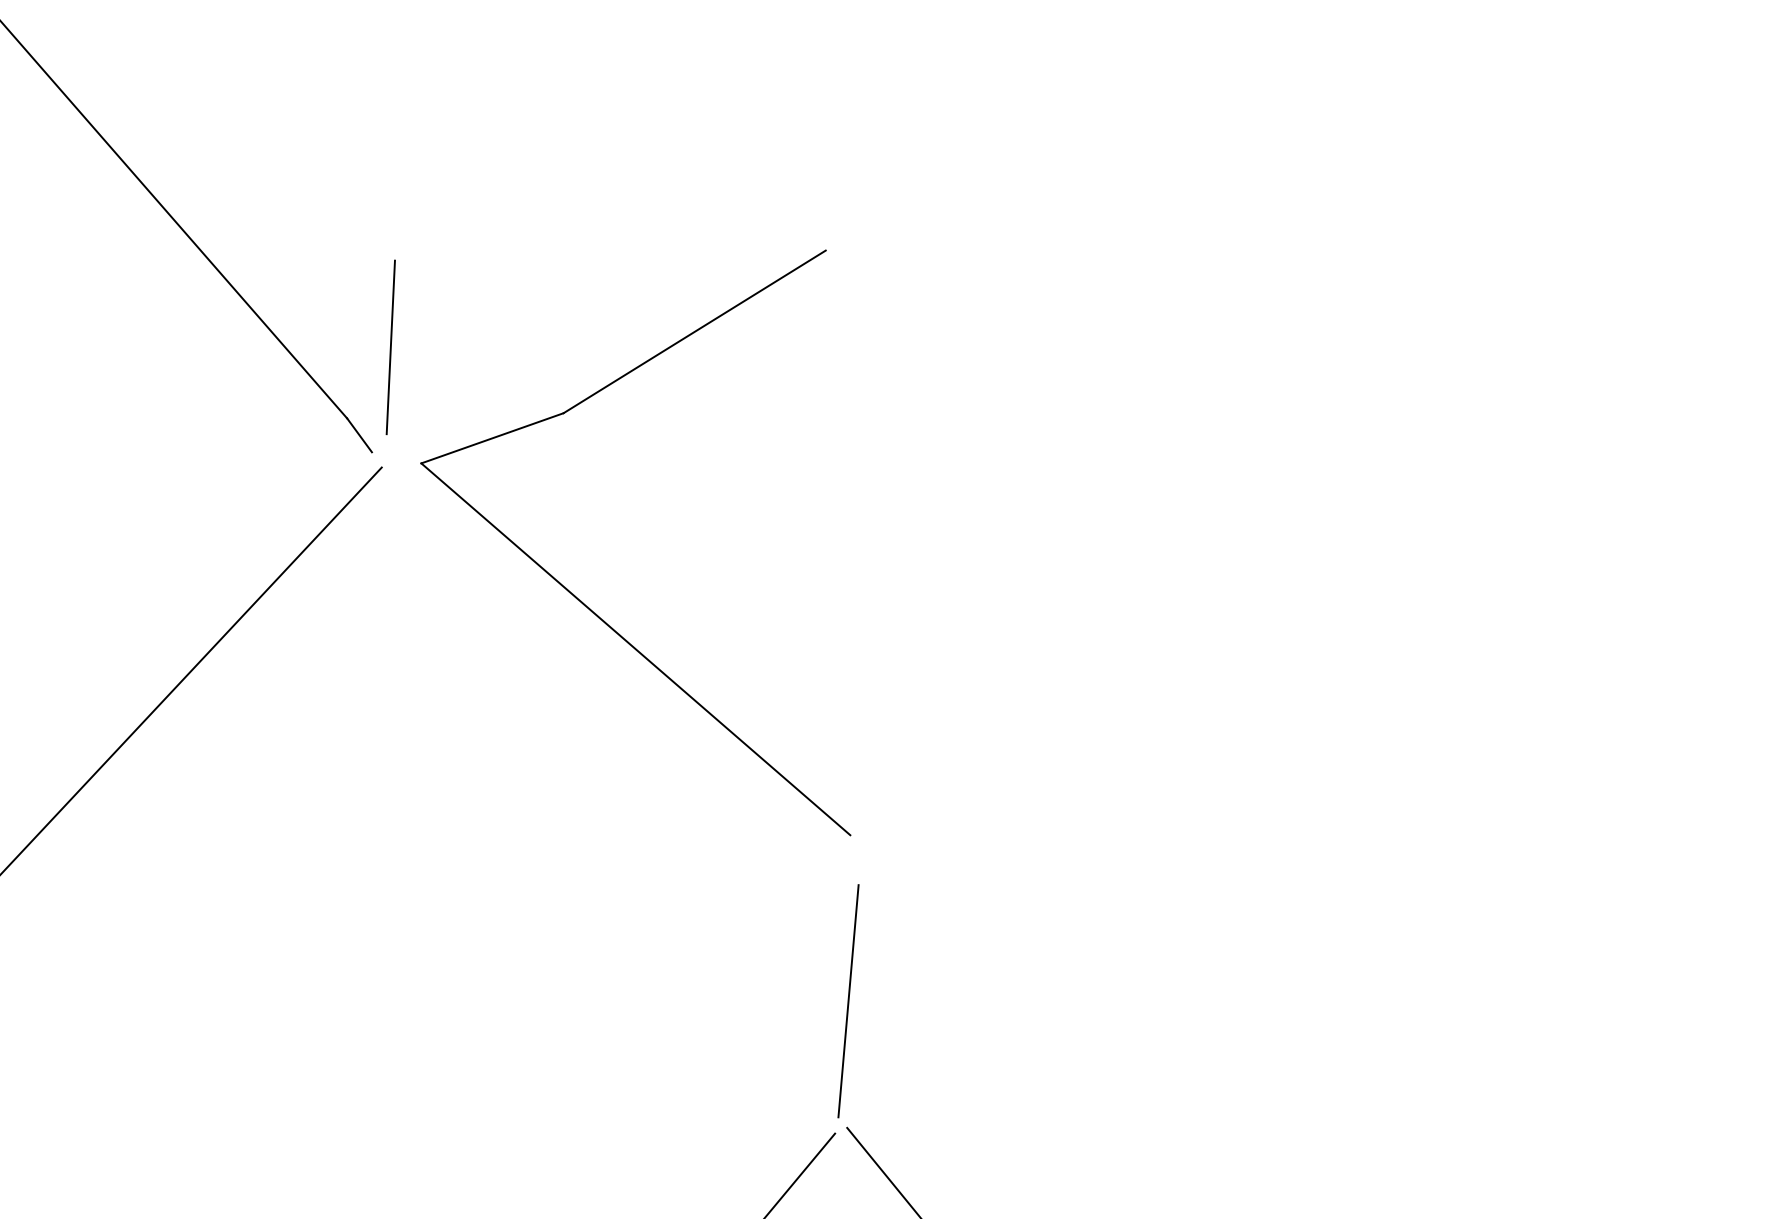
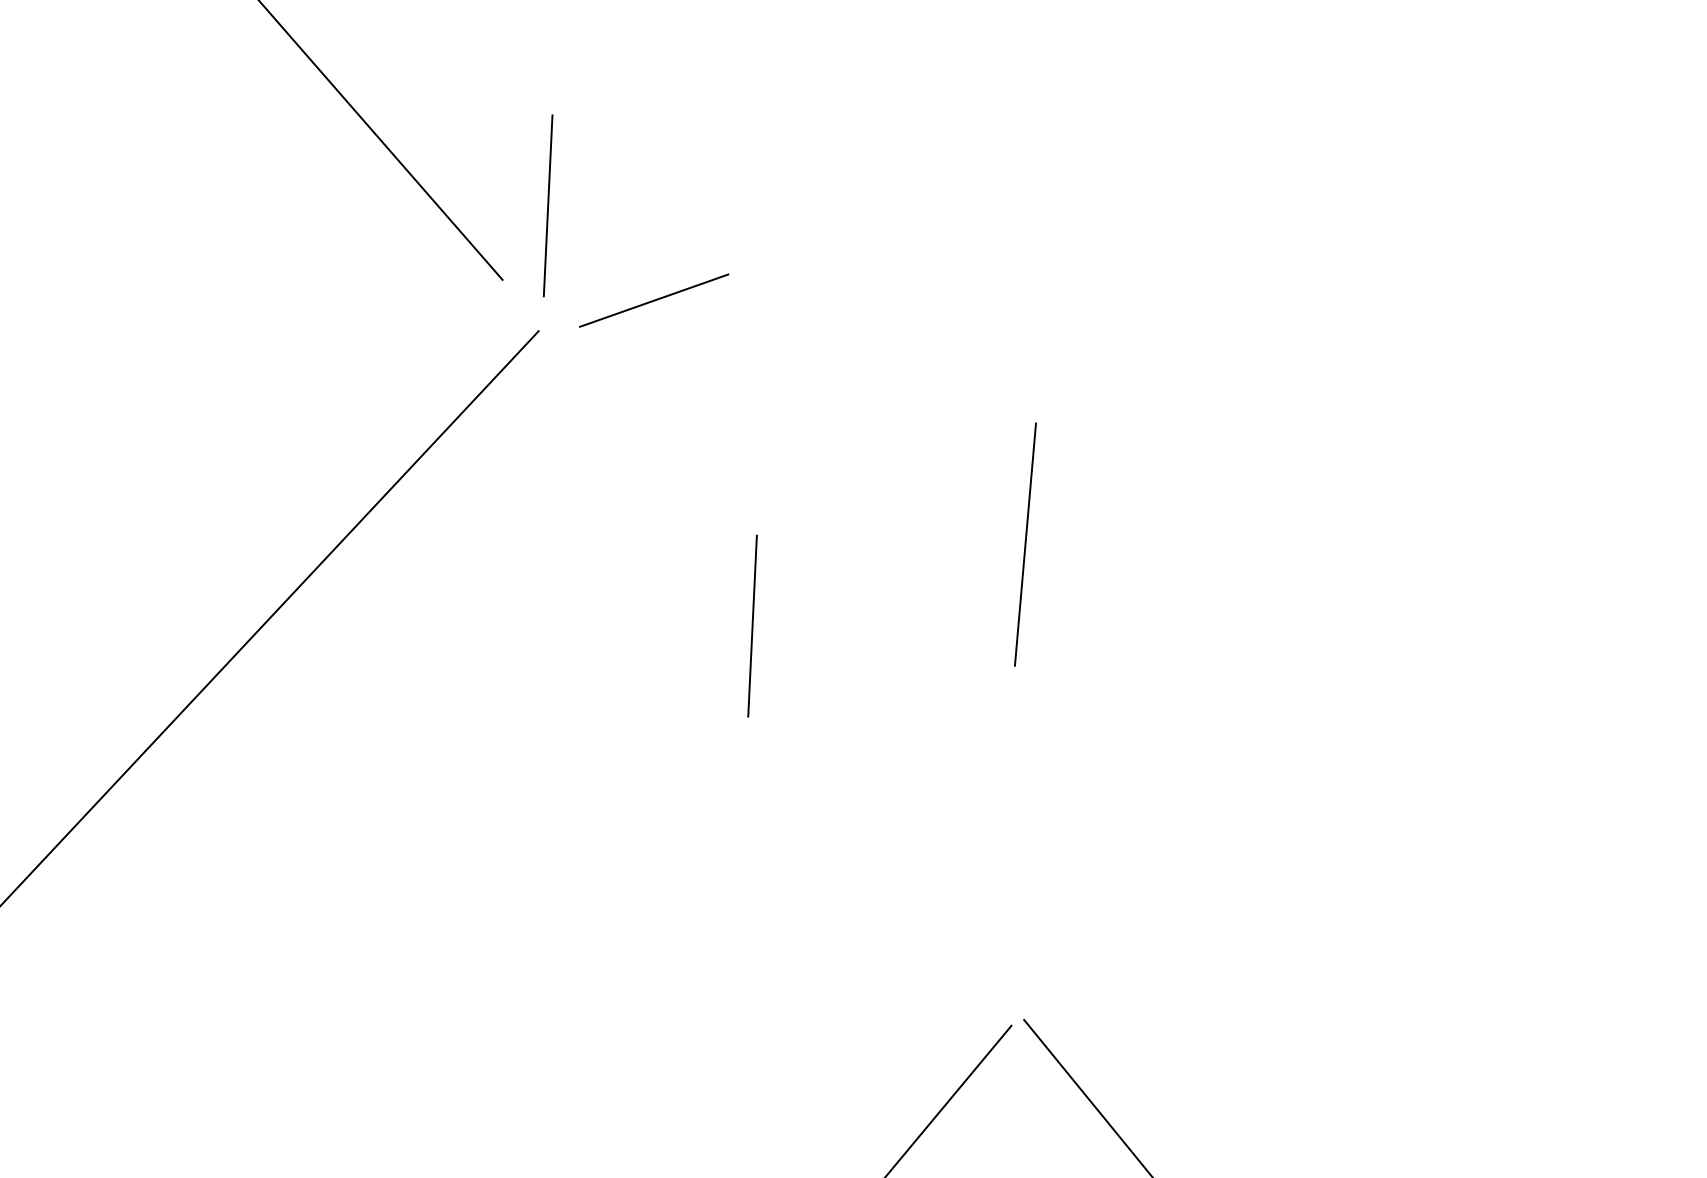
line: (694, 331) -> (864, 189), removed
line: (359, 435) -> (515, 297), removed
line: (635, 649) -> (803, 520), removed
line: (586, 750) -> (752, 626), added
line: (848, 1001) -> (1025, 544), moved

